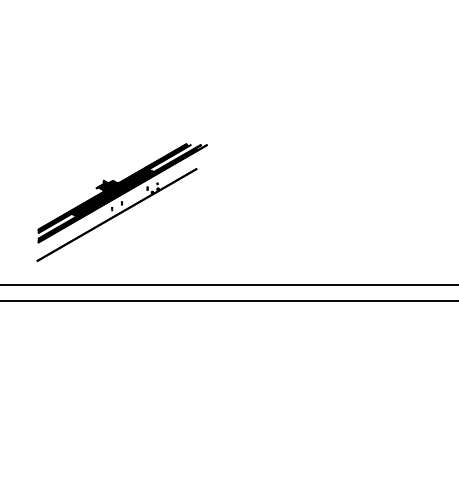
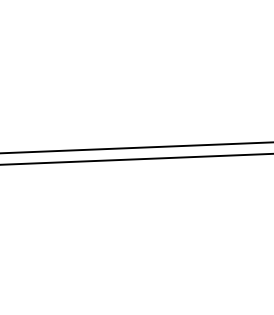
part: (121, 202) -> (93, 90), removed

